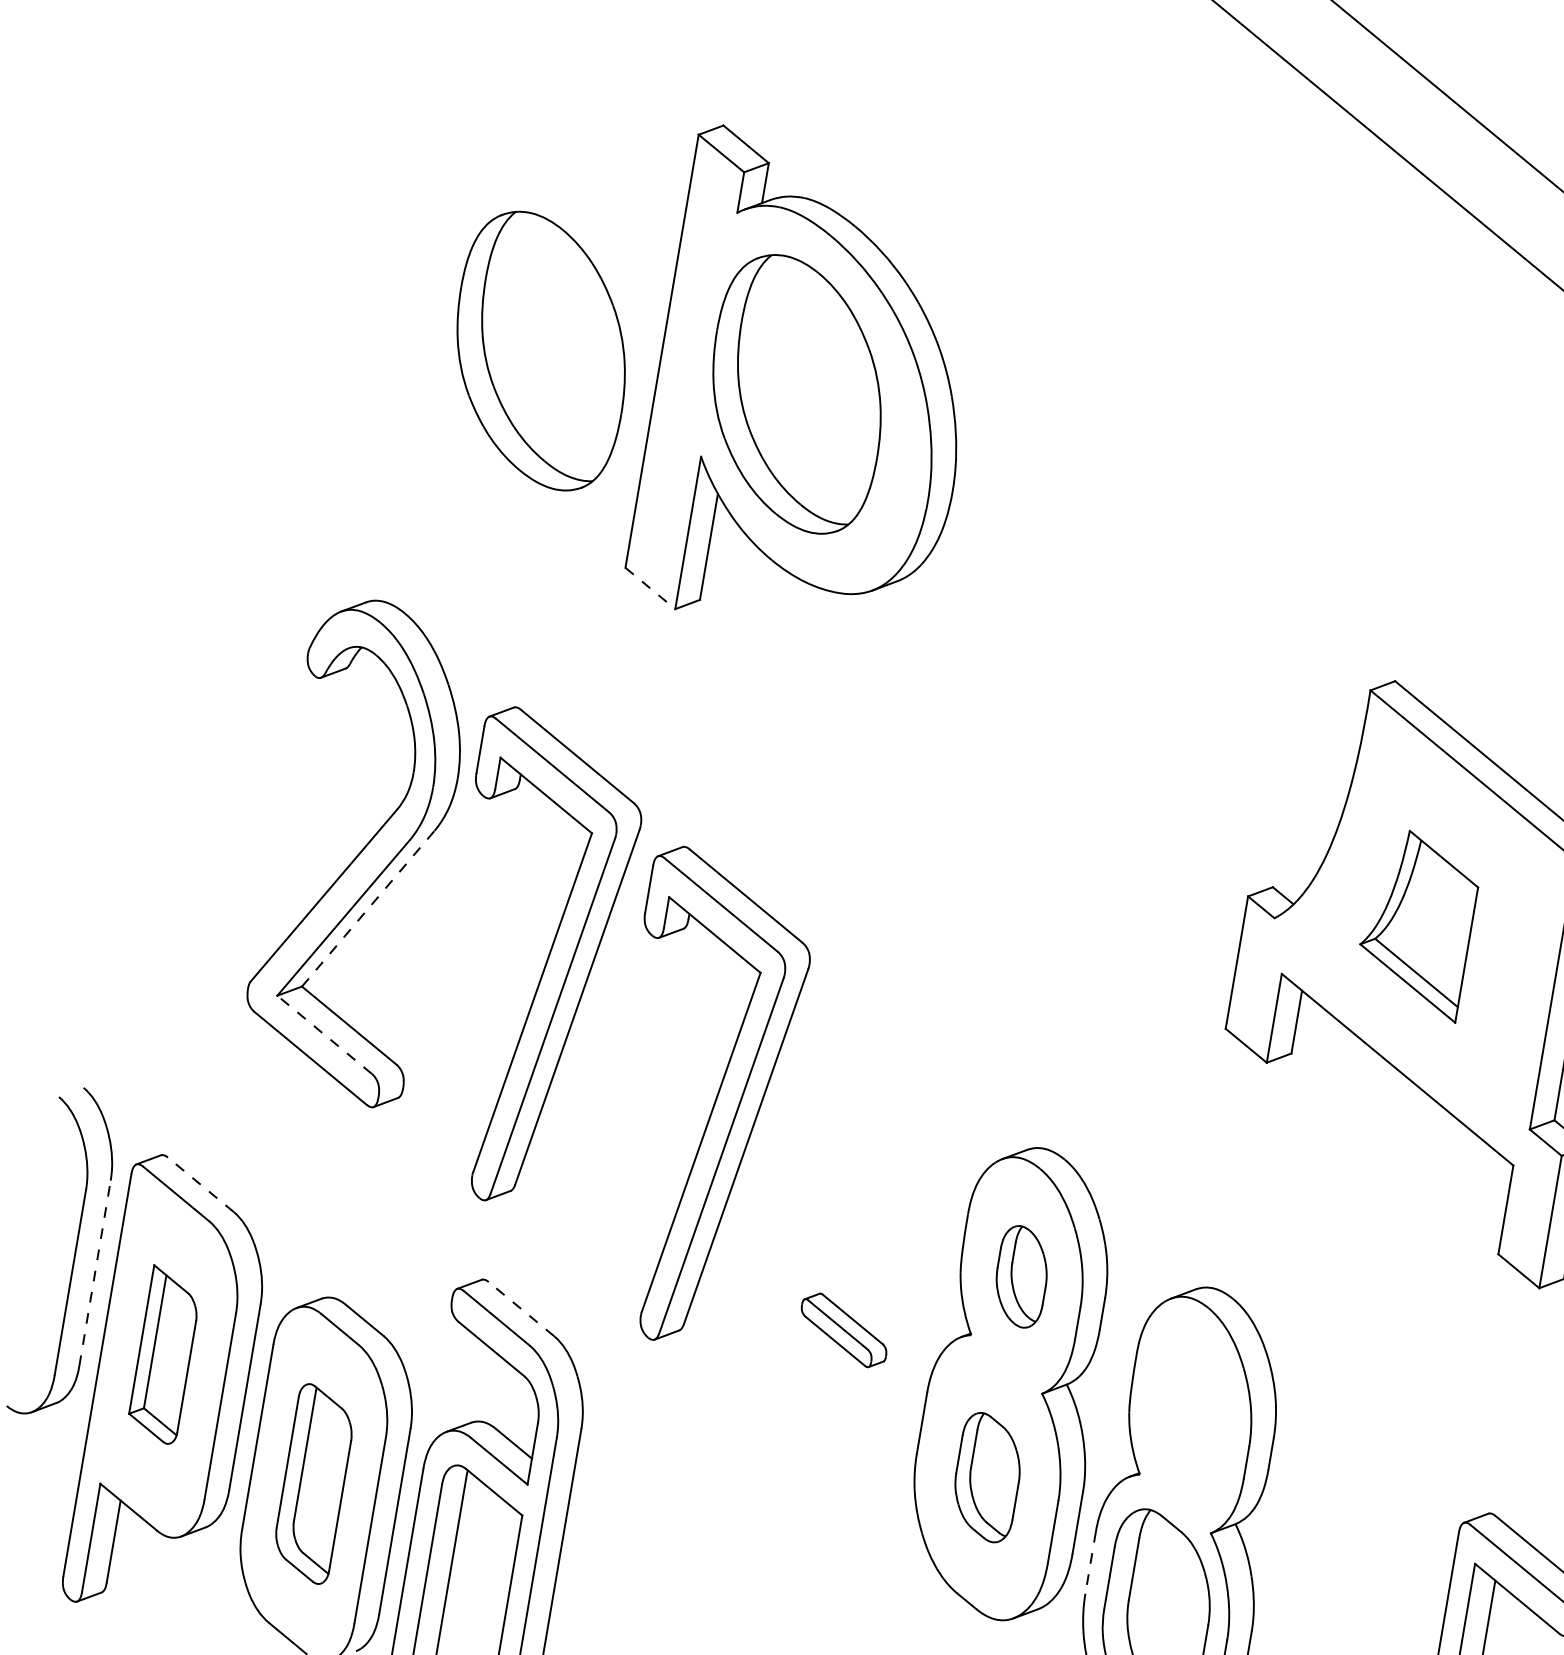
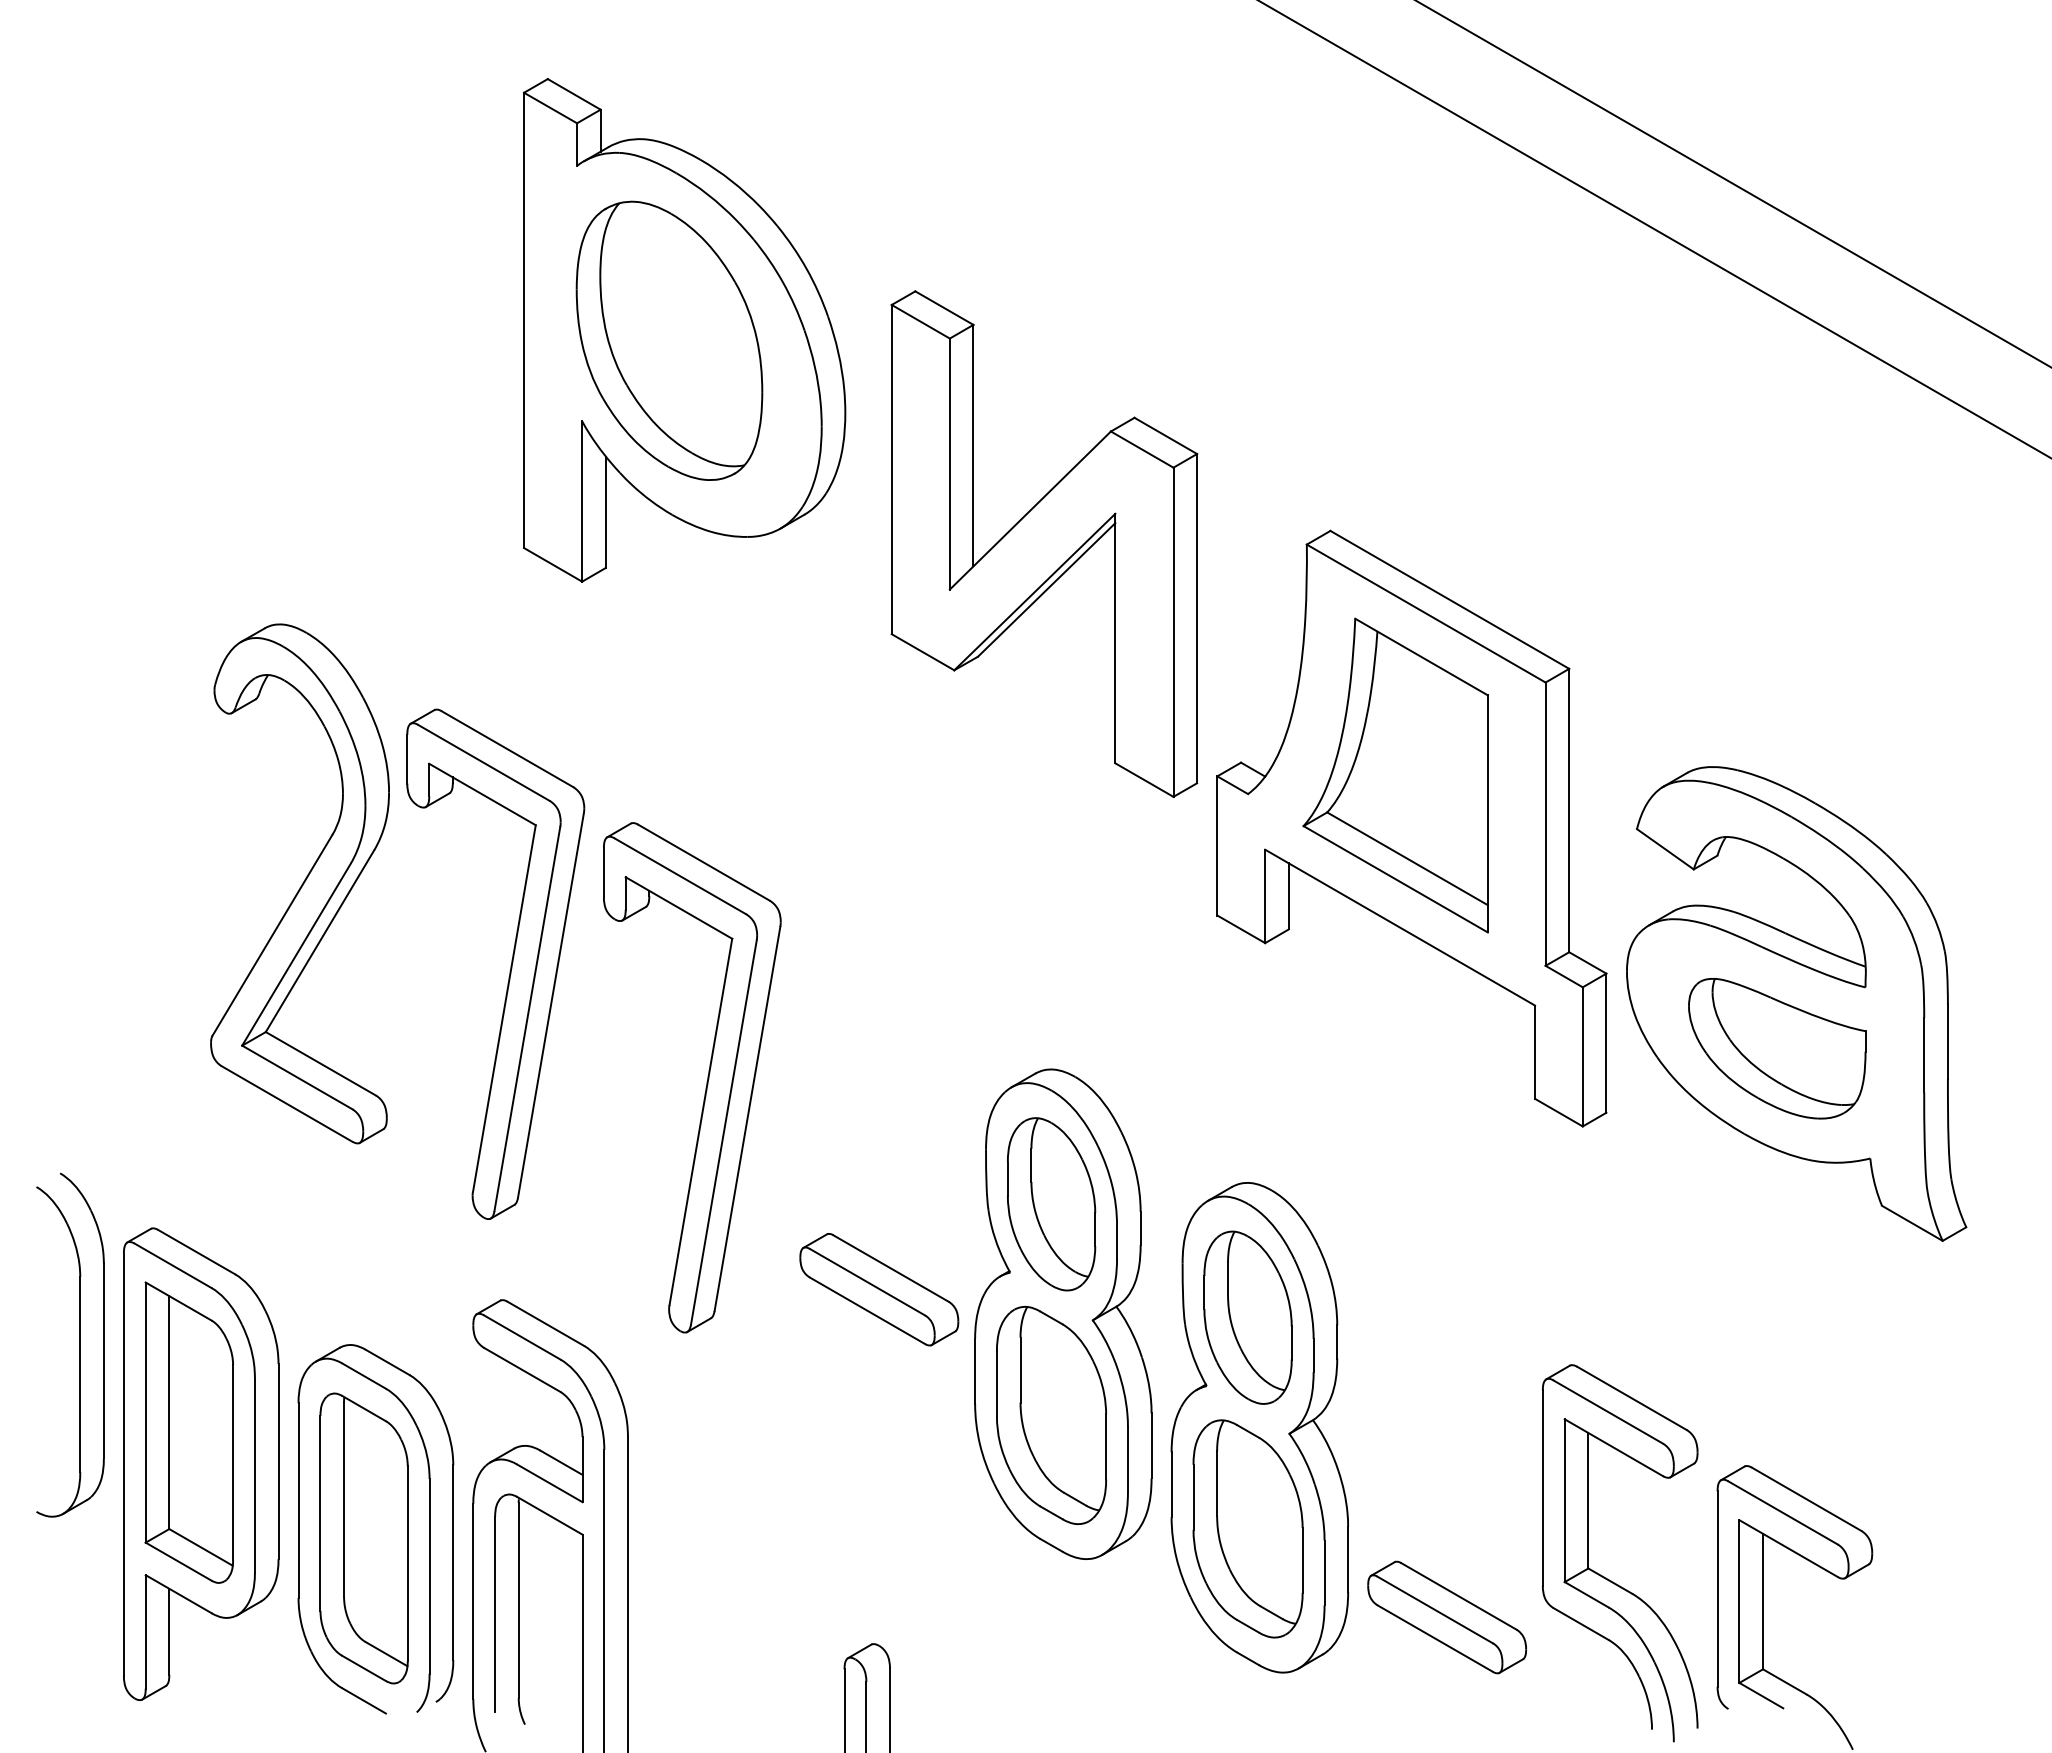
part: (541, 350) -> (400, 340), removed
line: (650, 588) -> (553, 564), dashed -> solid
part: (1121, 647) -> (1044, 543), added
line: (368, 909) -> (320, 941), dashed -> solid
part: (1417, 924) -> (1395, 775), size x1.67
line: (324, 1034) -> (297, 1077), dashed -> solid
line: (200, 1184) -> (196, 1251), dashed -> solid
line: (94, 1272) -> (103, 1360), dashed -> solid
part: (1021, 1276) -> (1051, 1204), size x1.67
line: (521, 1308) -> (545, 1323), dashed -> solid
part: (844, 1330) -> (879, 1289), size x1.67
part: (164, 1354) -> (188, 1432), size x1.67
part: (1189, 1415) -> (1247, 1317), added
part: (987, 1477) -> (1051, 1415), size x1.67
part: (313, 1483) -> (363, 1538), size x1.43
line: (1090, 1562) -> (1171, 1484), dashed -> solid

